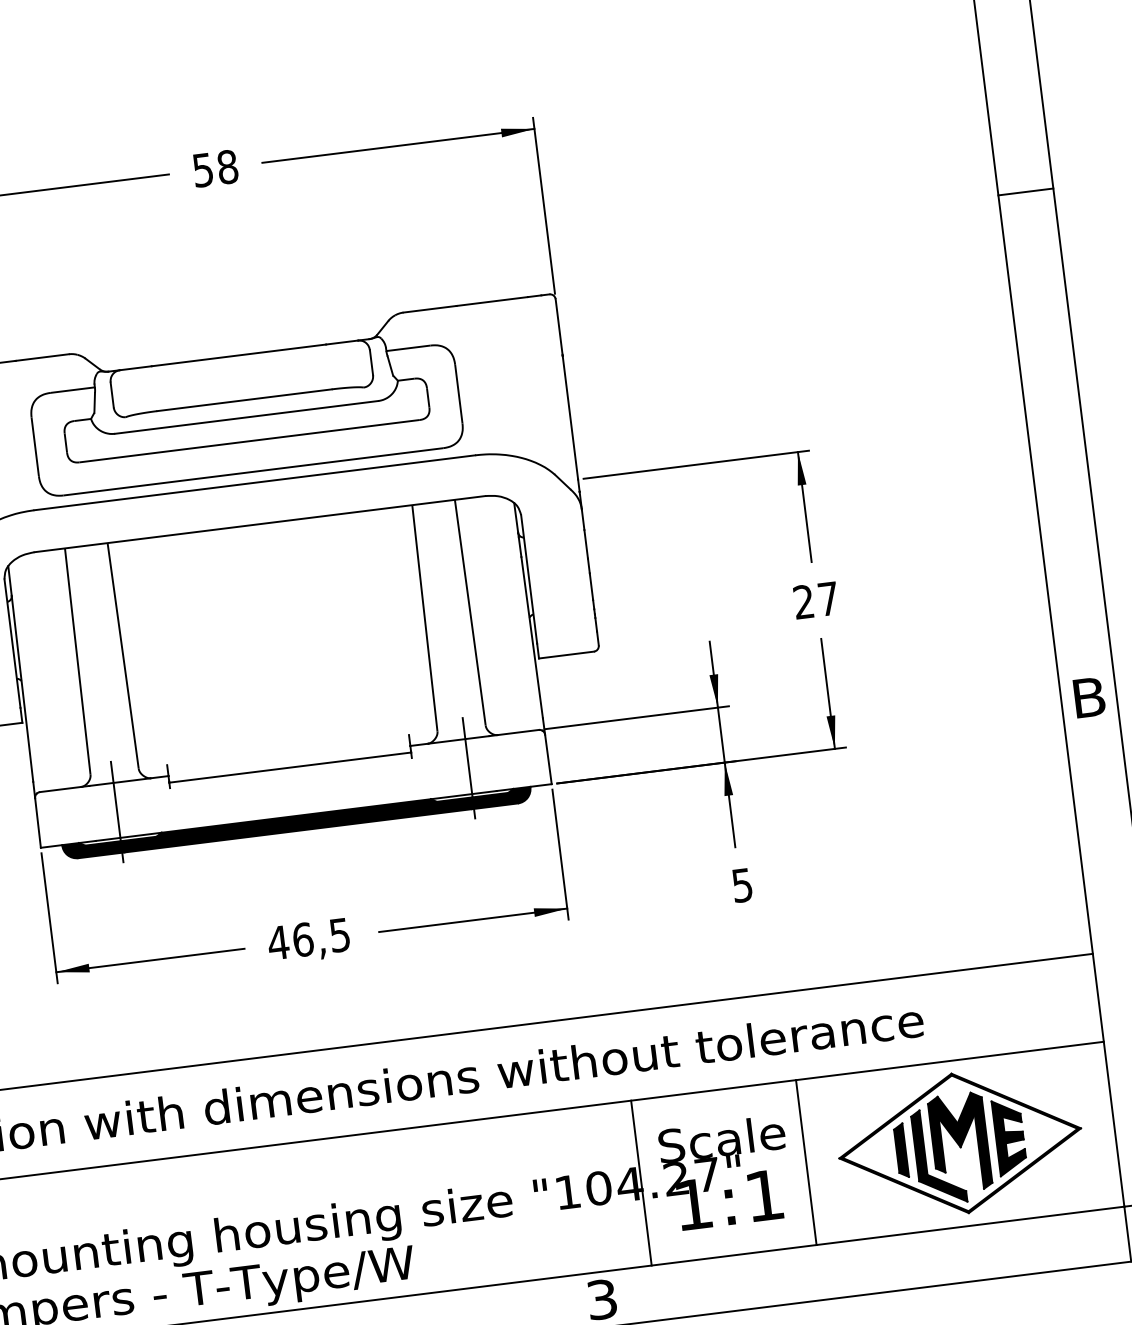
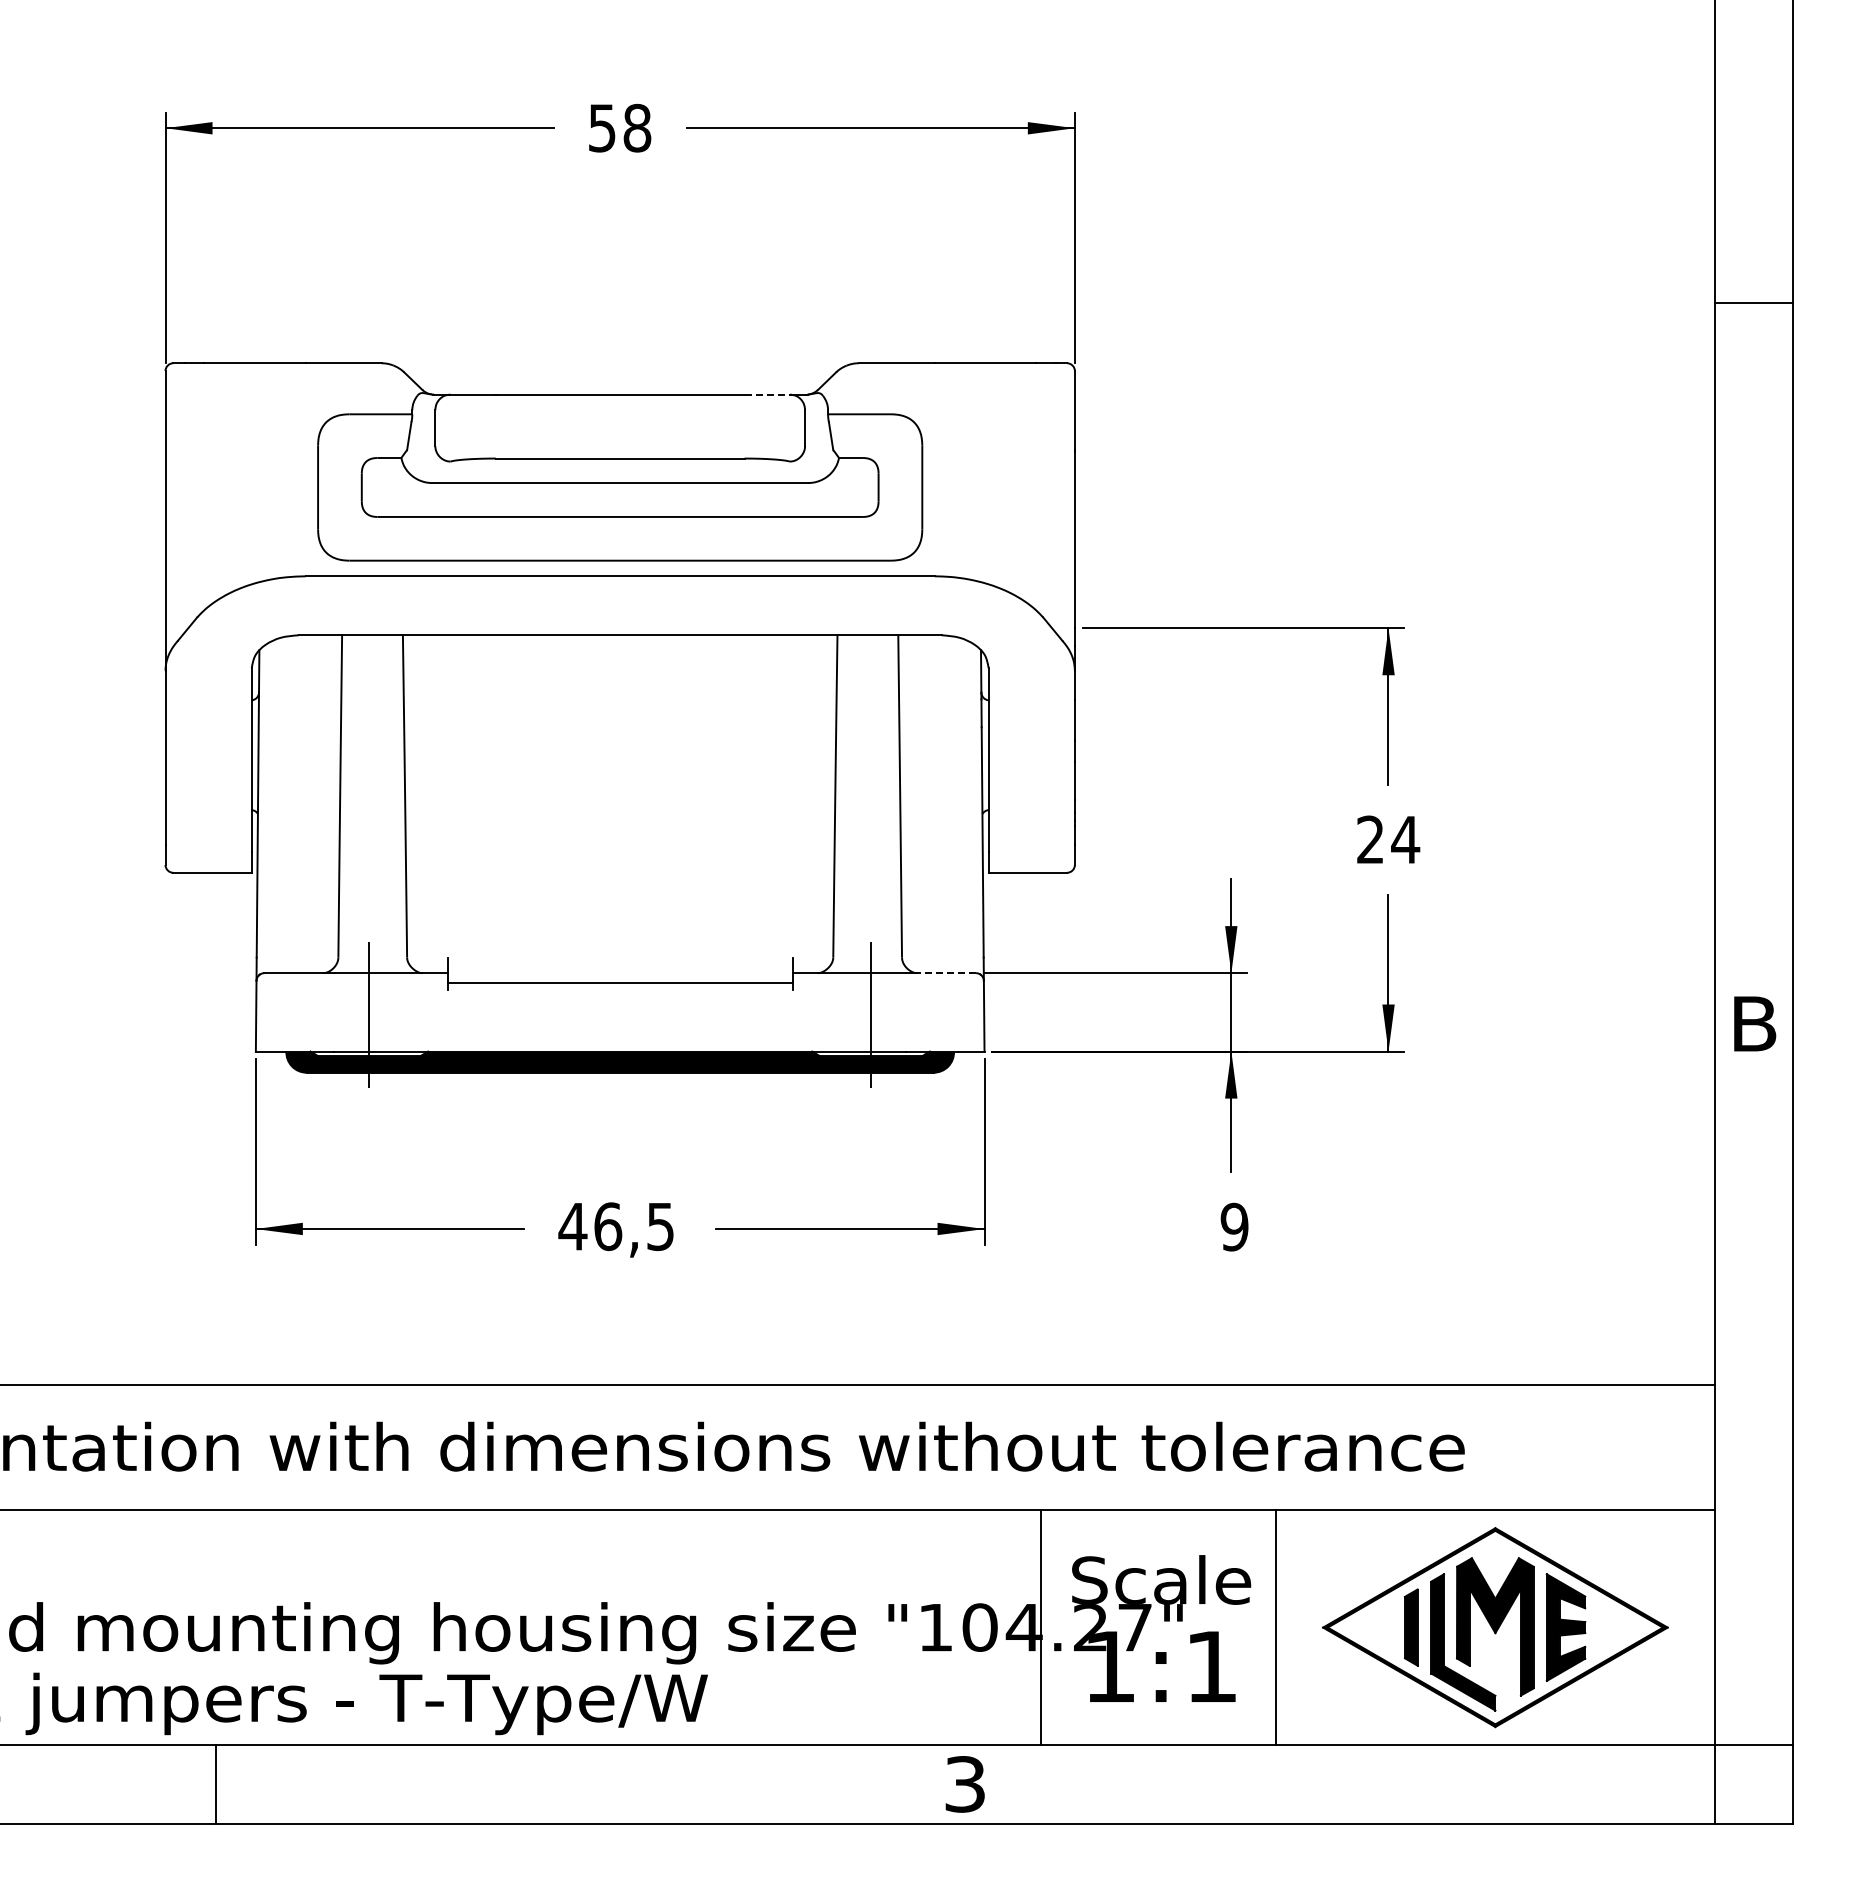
line: (342, 342) -> (767, 394), solid -> dashed
text: (828, 598) -> (1405, 839), 27 -> 24
line: (518, 732) -> (946, 973), solid -> dashed
text: (742, 884) -> (1234, 1226), 5 -> 9

